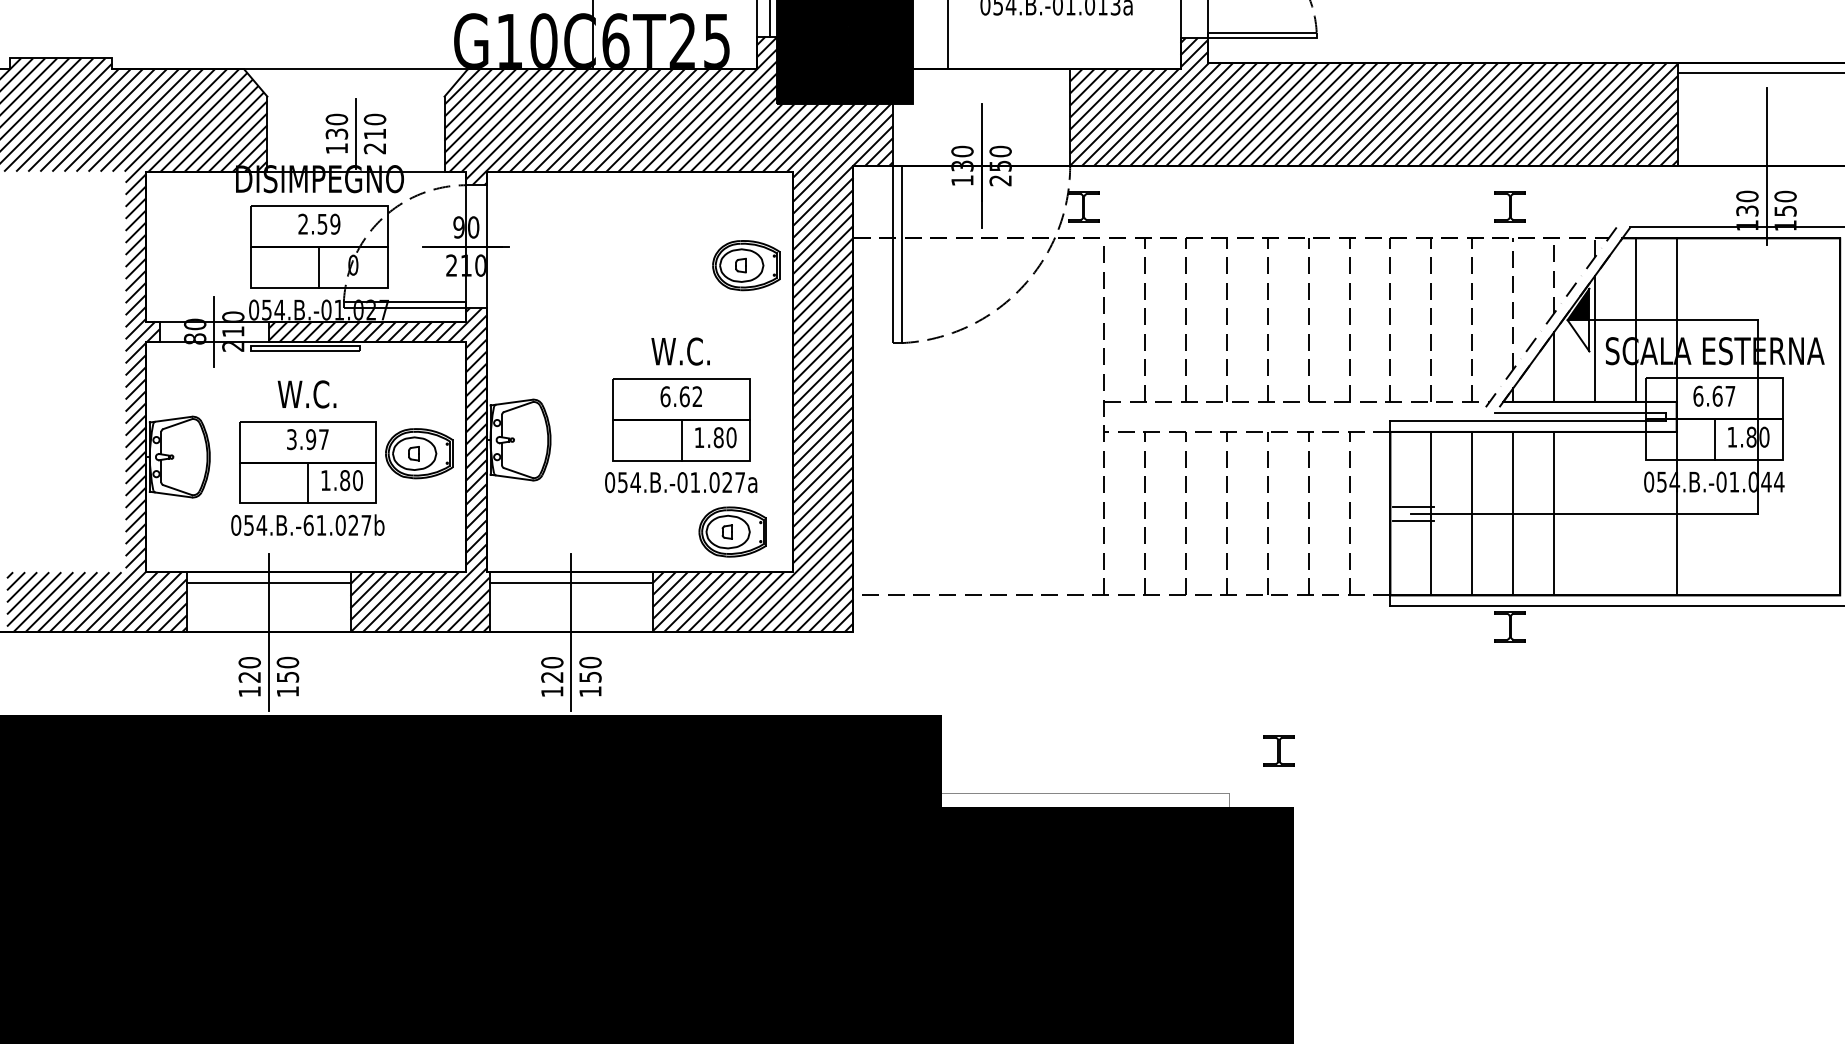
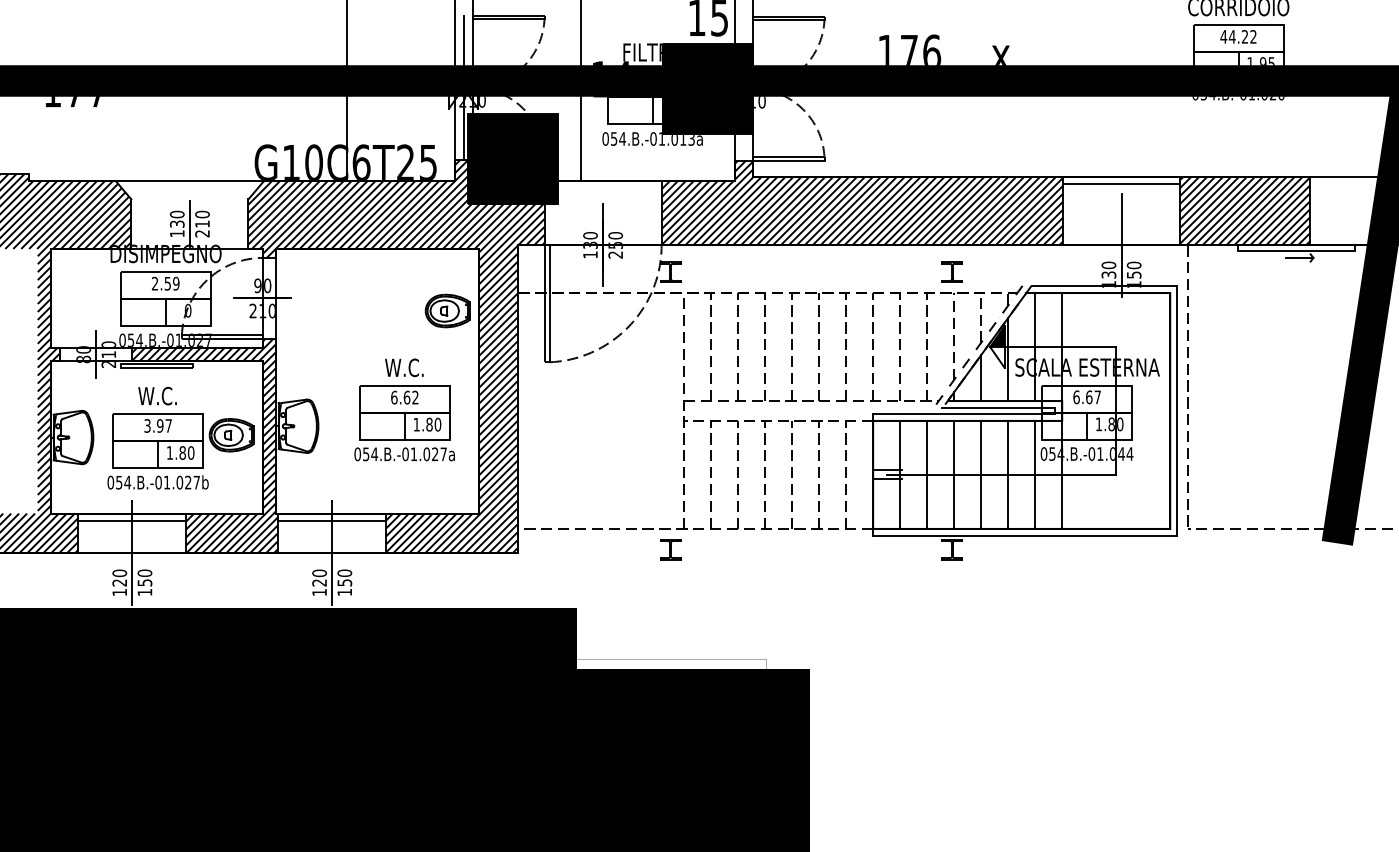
line: (1595, 513) -> (1008, 474), added
line: (1636, 513) -> (1035, 474), added
text: (308, 525) -> (158, 482), 054.B.-61.027b -> 054.B.-01.027b
part: (732, 531) -> (438, 486), removed
part: (1278, 750) -> (670, 549), moved

